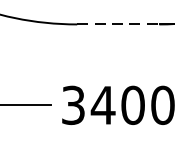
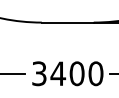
line: (117, 24) -> (67, 22), dashed -> solid

